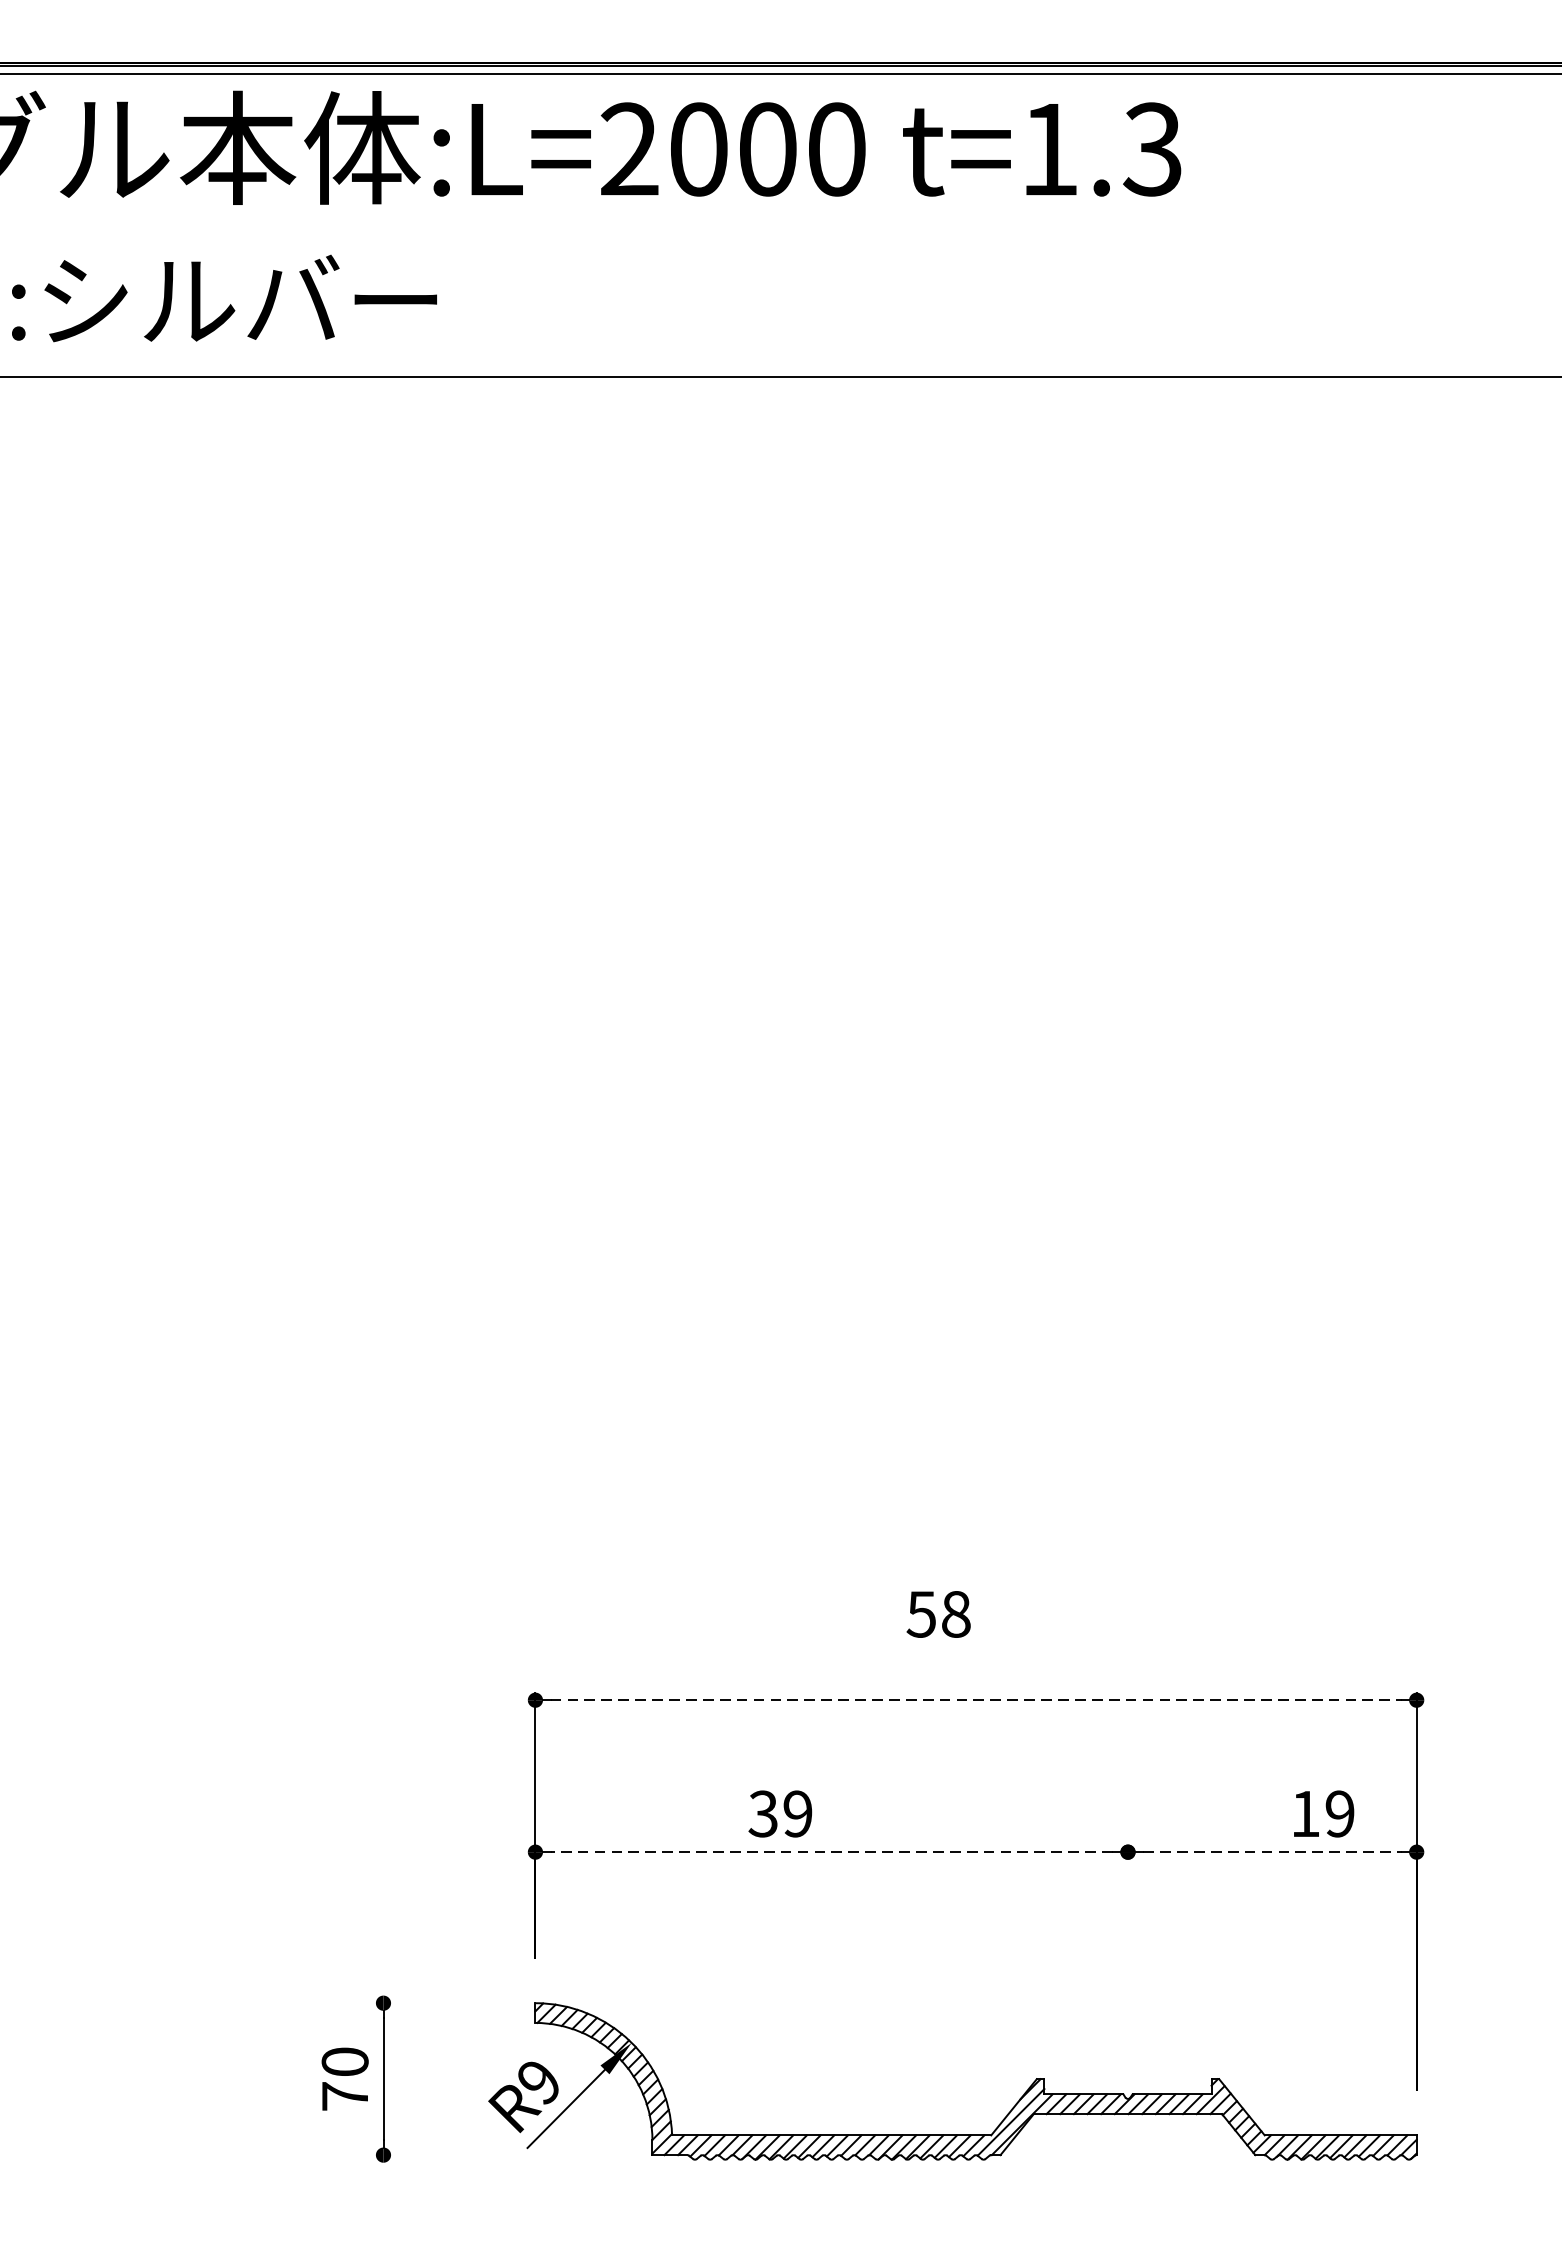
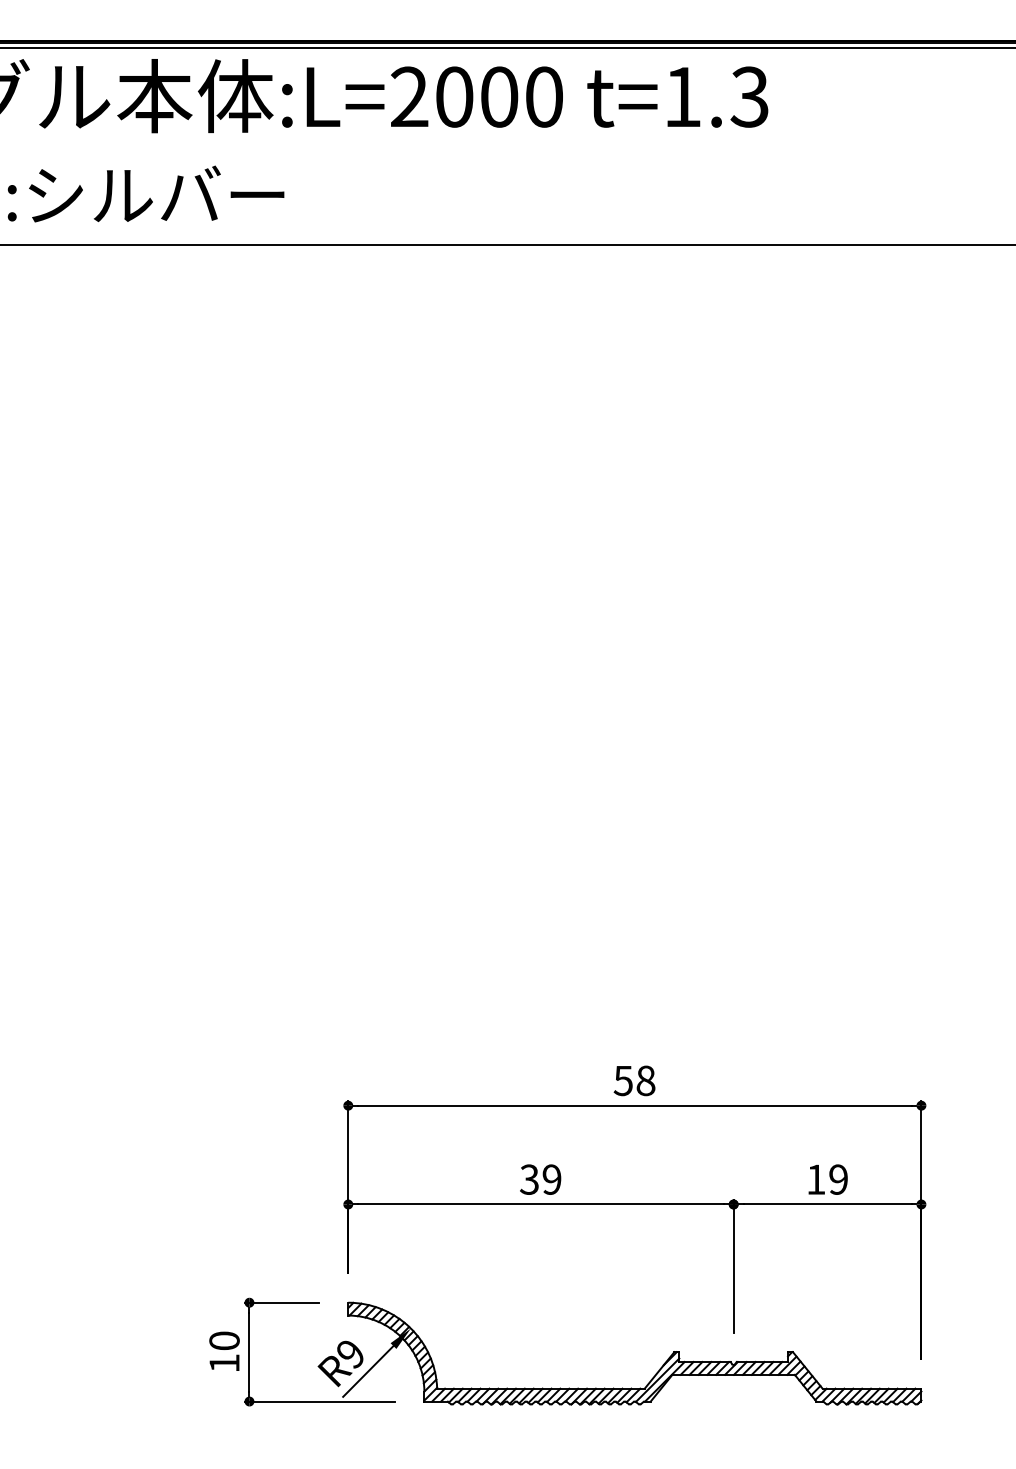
text: (938, 1613) -> (634, 1080), moved
line: (975, 1699) -> (634, 1105), dashed -> solid
text: (780, 1813) -> (540, 1179), moved
text: (1323, 1813) -> (827, 1179), moved
line: (830, 1852) -> (540, 1204), dashed -> solid
line: (1272, 1852) -> (827, 1204), dashed -> solid
line: (1127, 1947) -> (733, 1266), added
line: (432, 2002) -> (281, 1302), added
text: (345, 2096) -> (224, 1363), 70 -> 10
line: (491, 2155) -> (319, 1401), added

